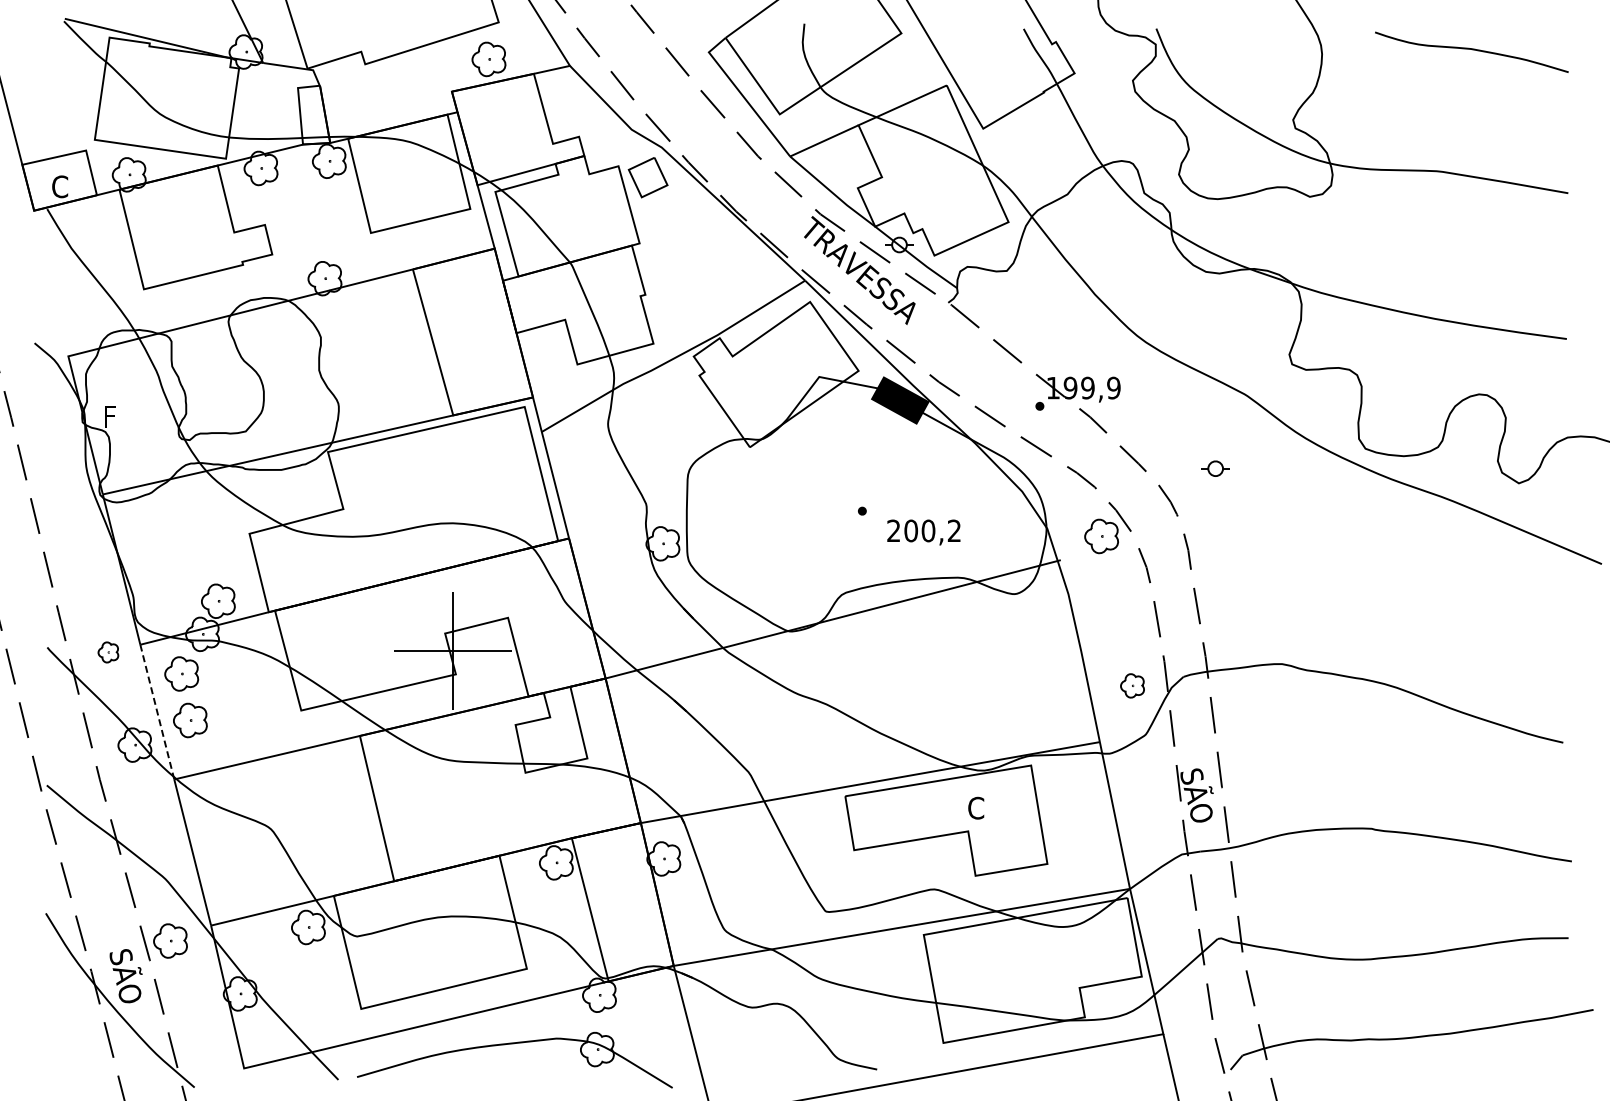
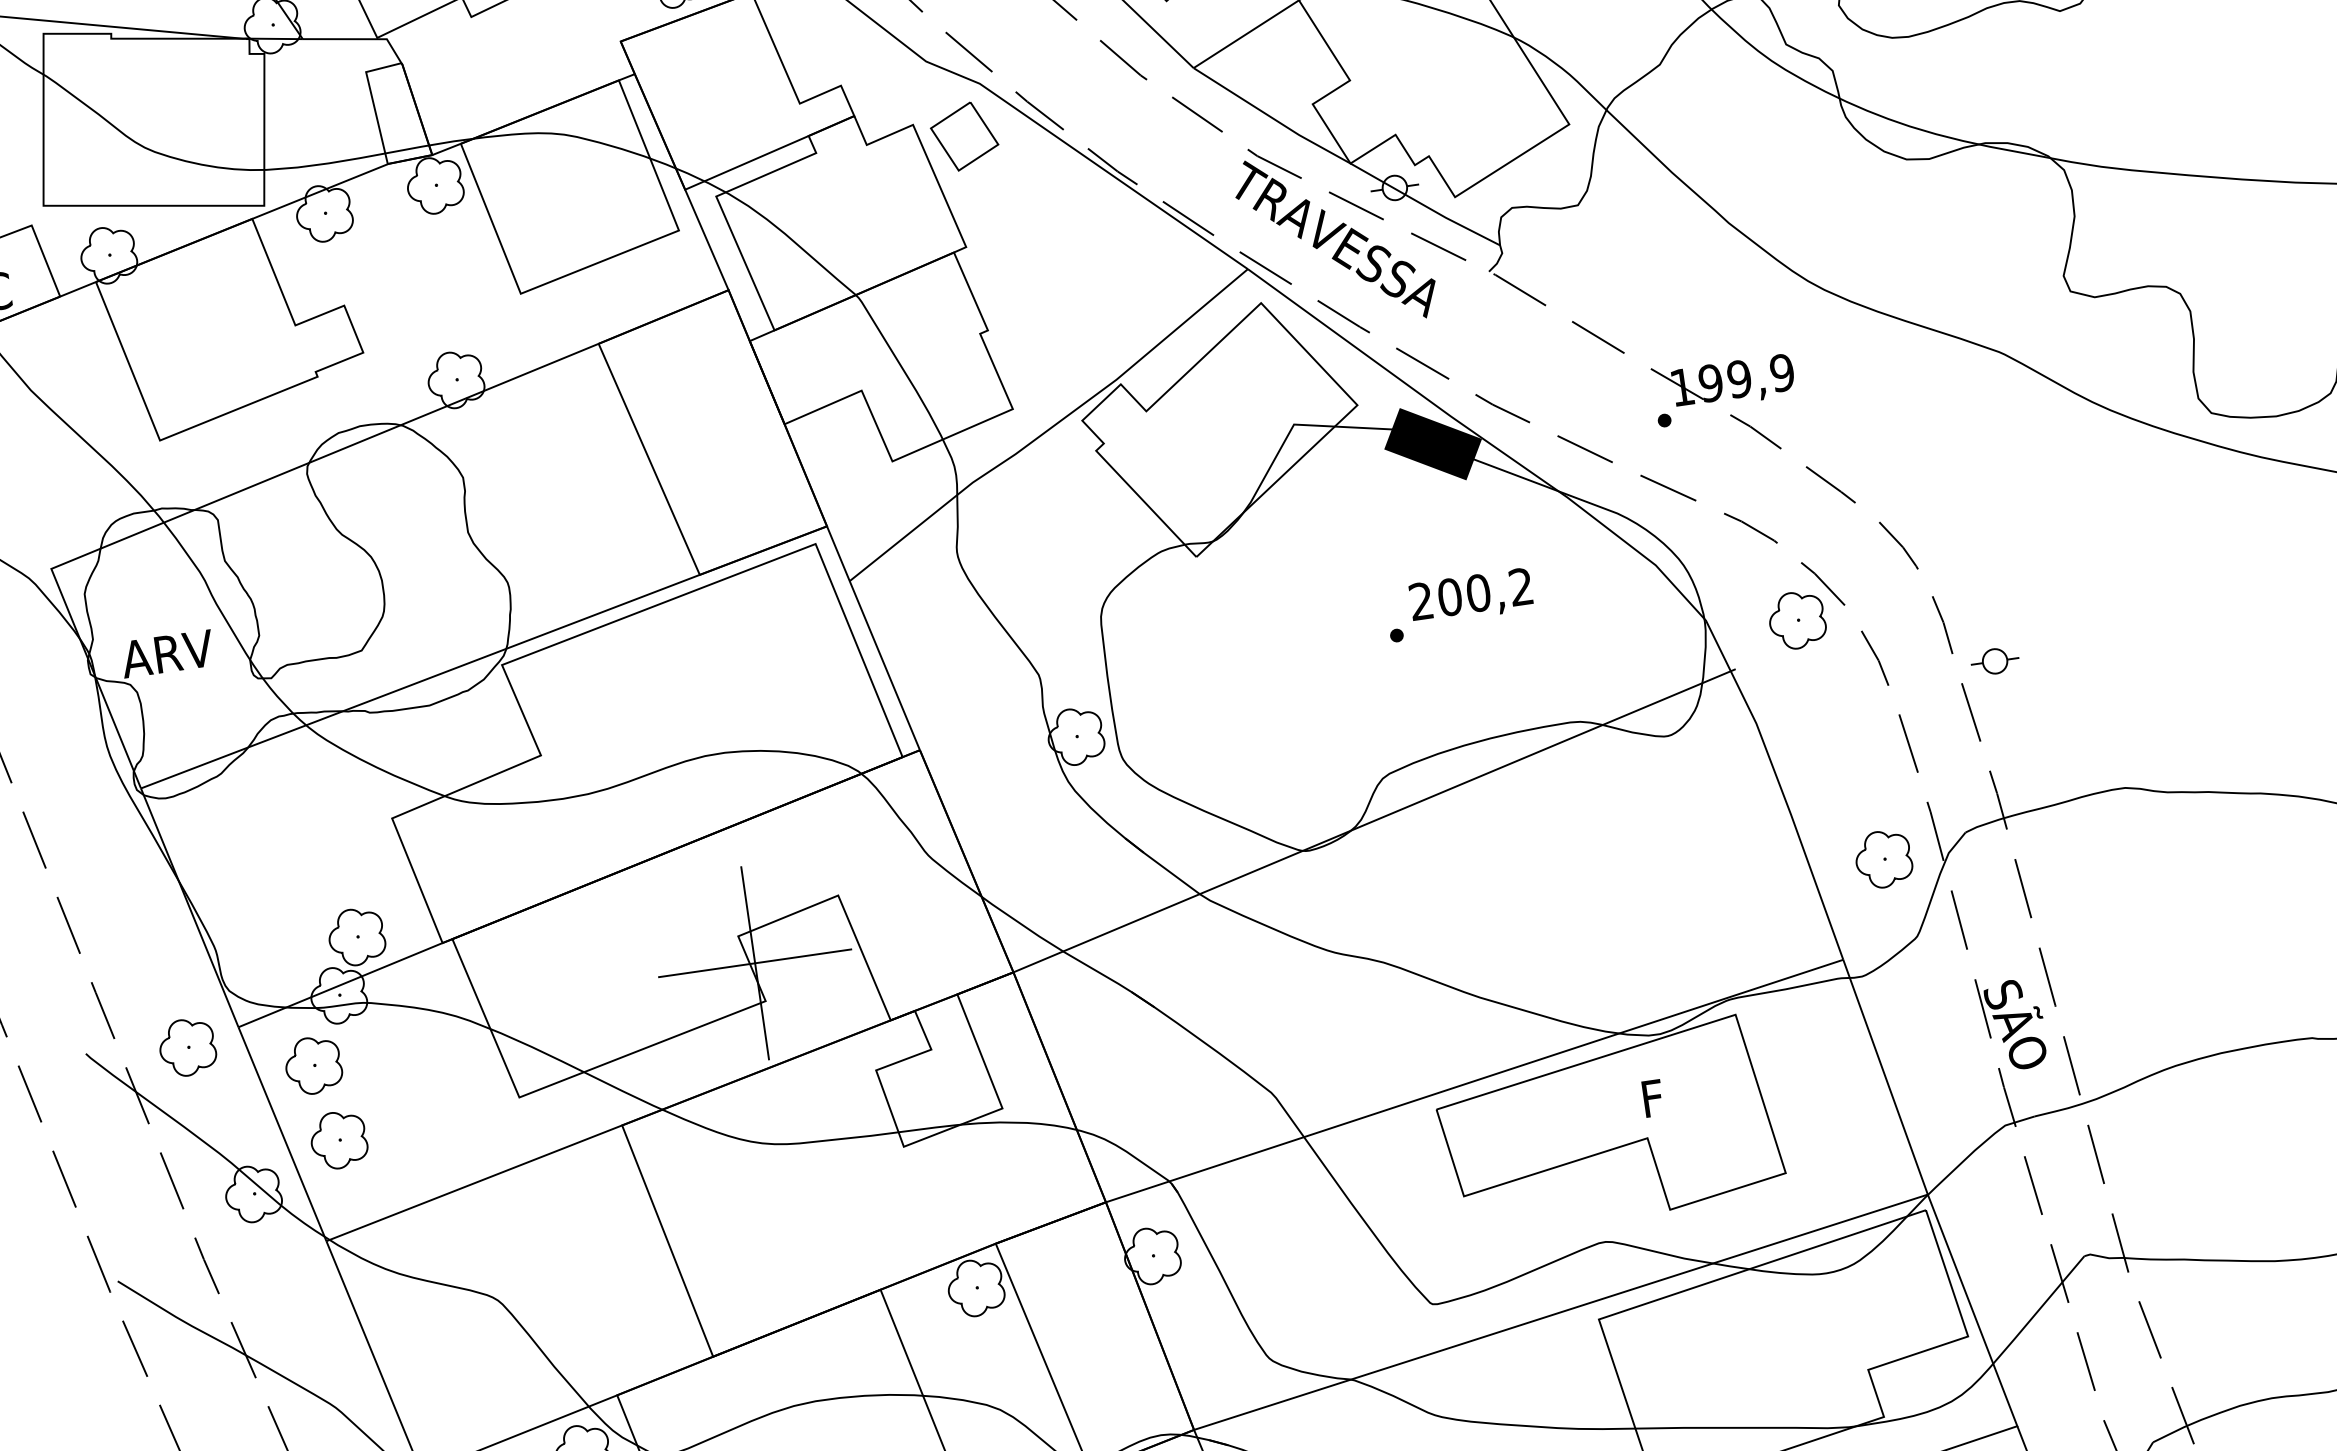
text: (129, 416) -> (166, 653), F -> ARV
part: (1215, 468) -> (1994, 660), moved
text: (923, 532) -> (1470, 596), moved
part: (108, 652) -> (187, 1047), size x1.67
part: (1132, 685) -> (1883, 858), size x1.43
line: (157, 711) -> (282, 1133), dashed -> solid
text: (976, 807) -> (1655, 1096), C -> F

